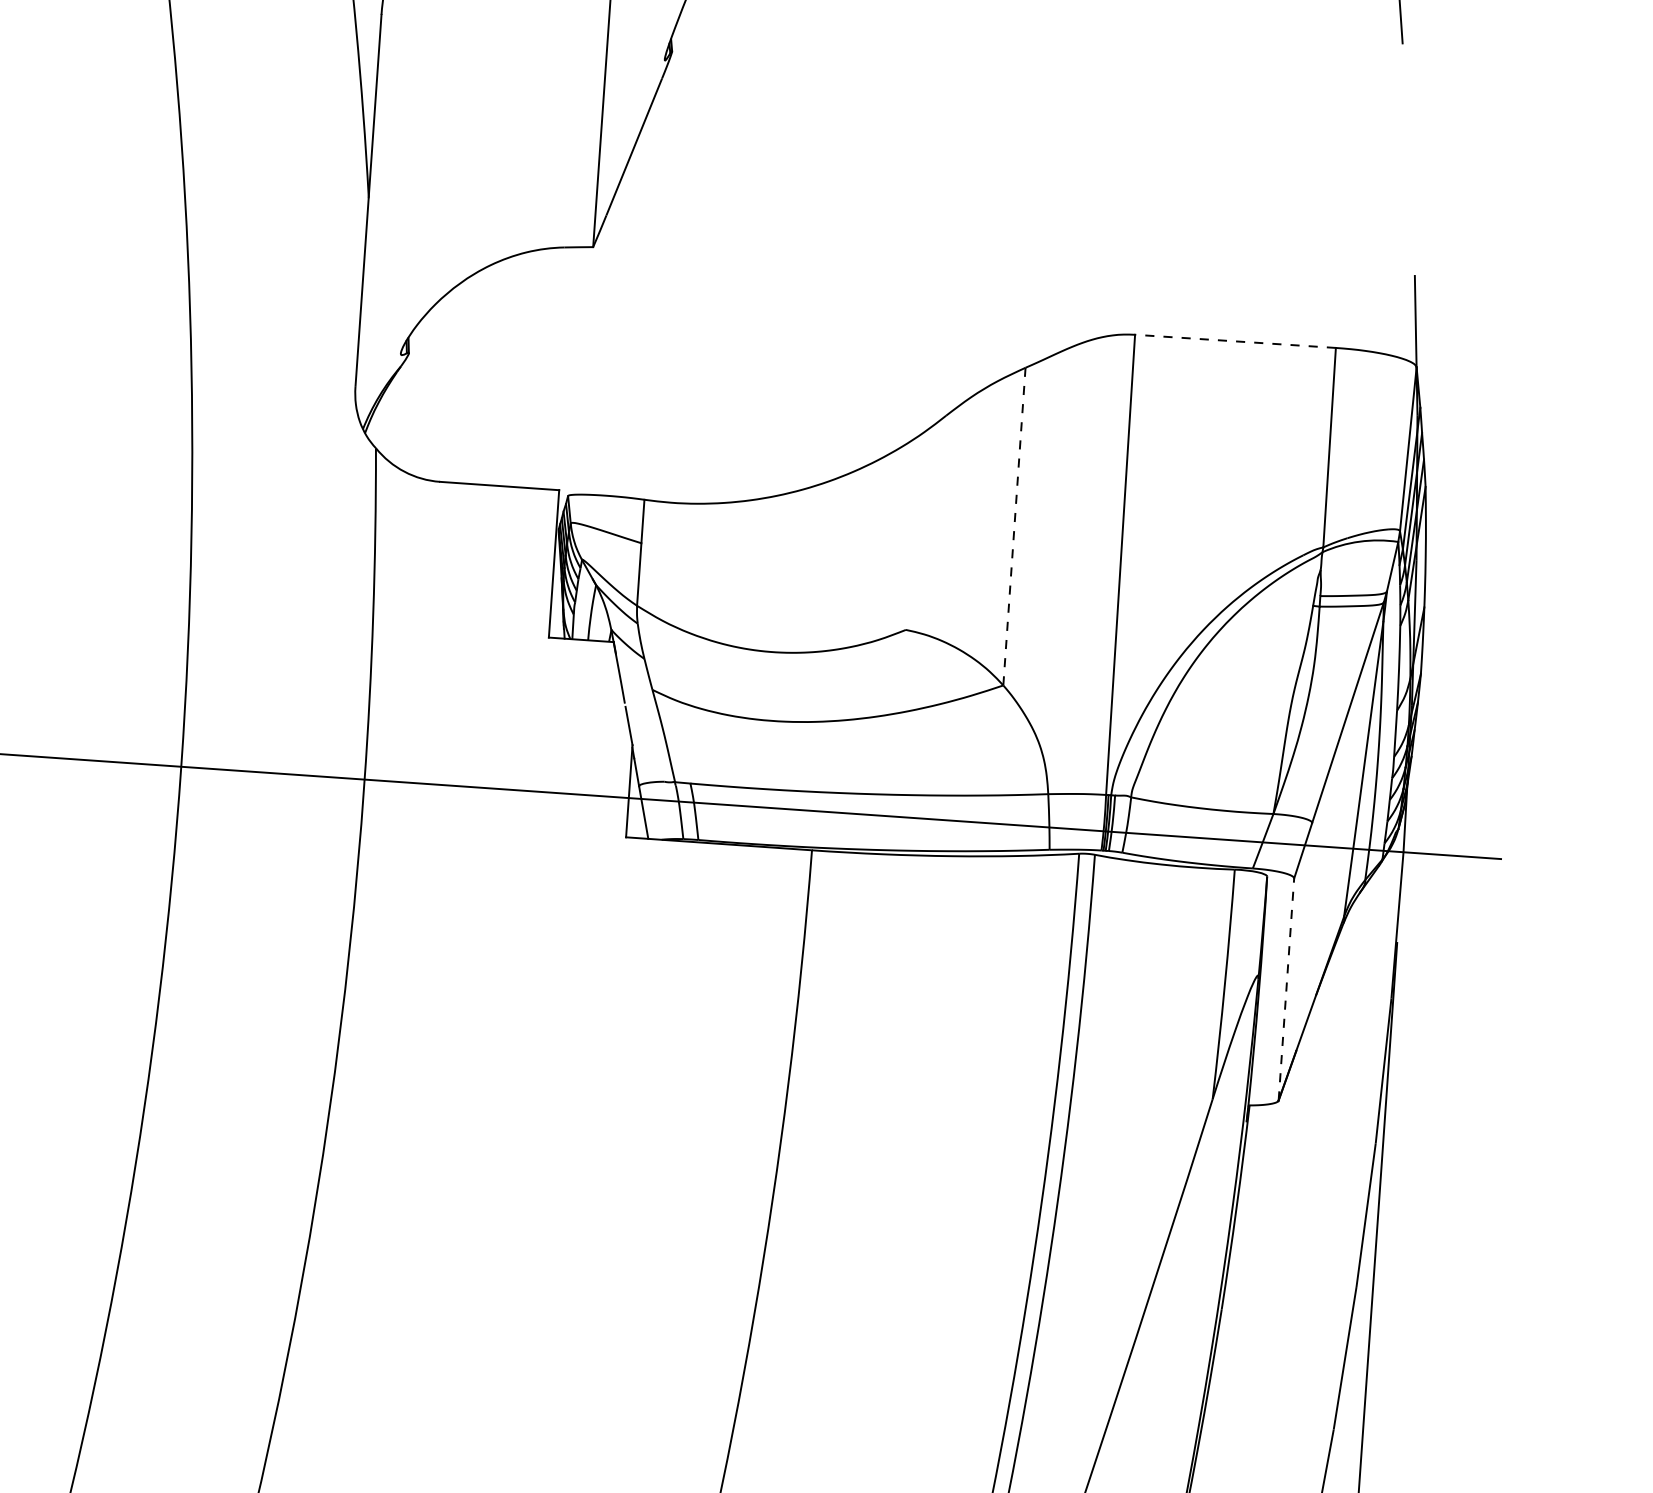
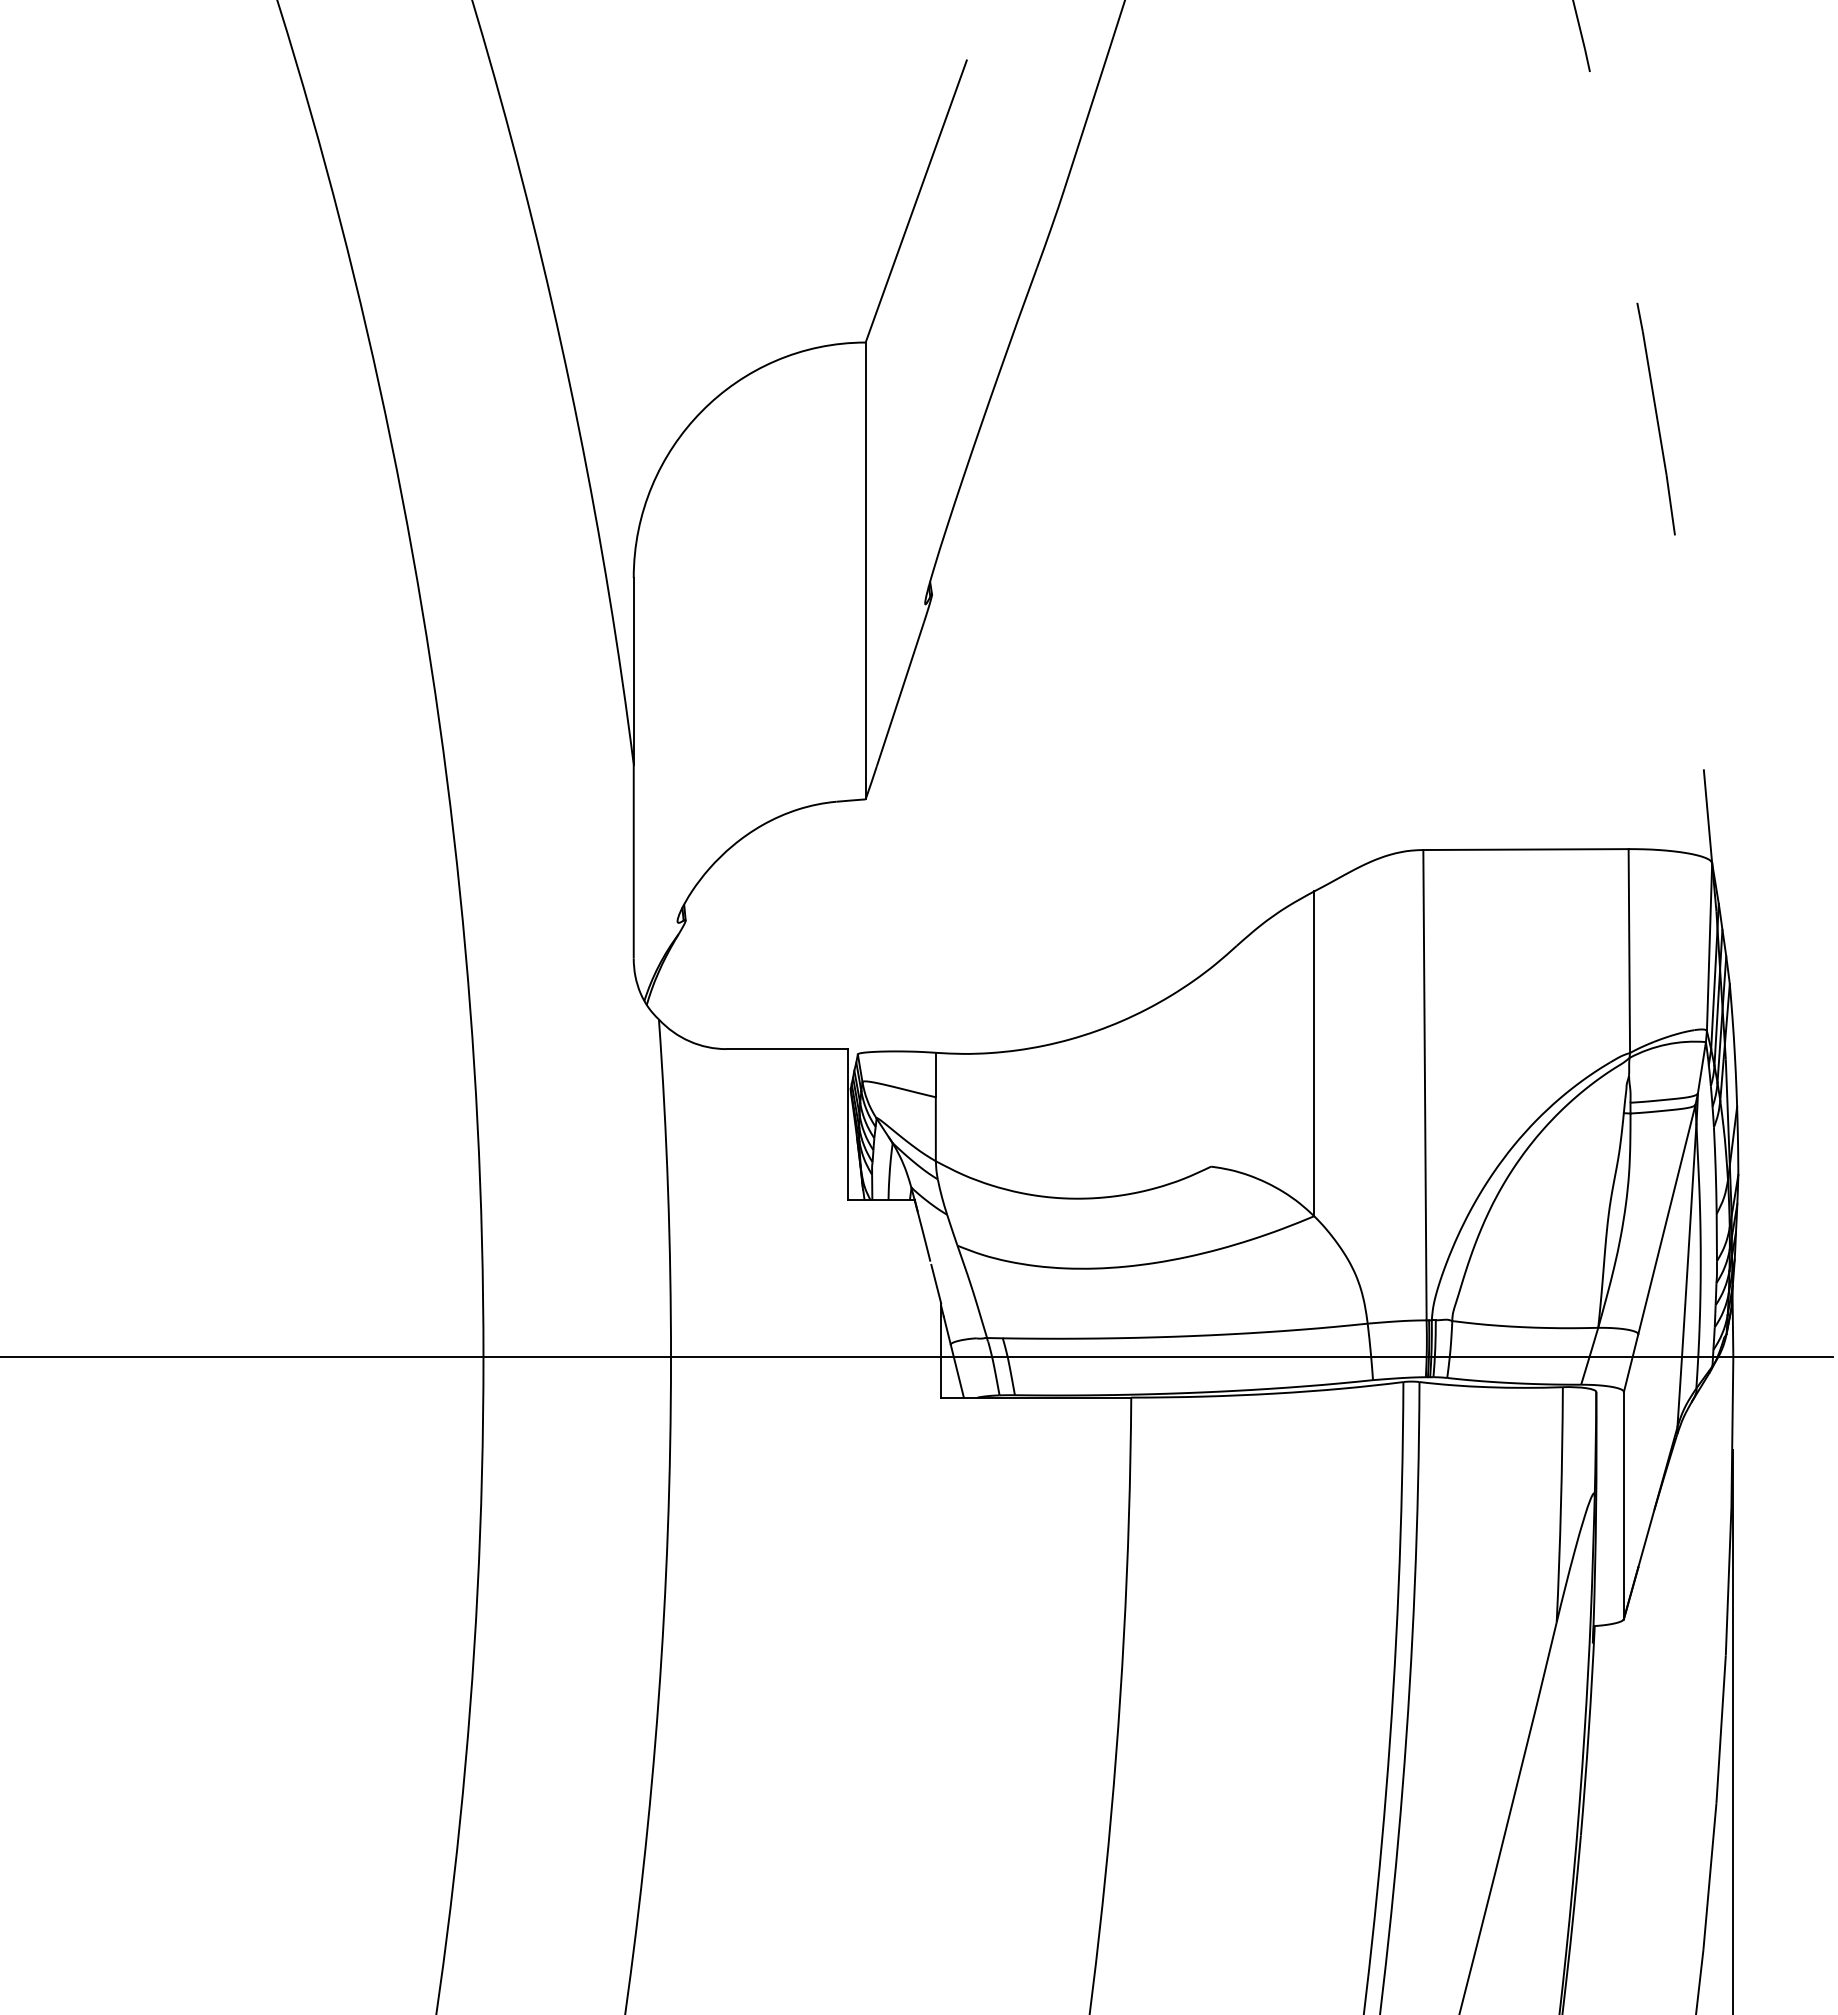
line: (1235, 341) -> (1525, 849), dashed -> solid
line: (1014, 527) -> (1314, 1054), dashed -> solid
line: (1286, 988) -> (1623, 1504), dashed -> solid

